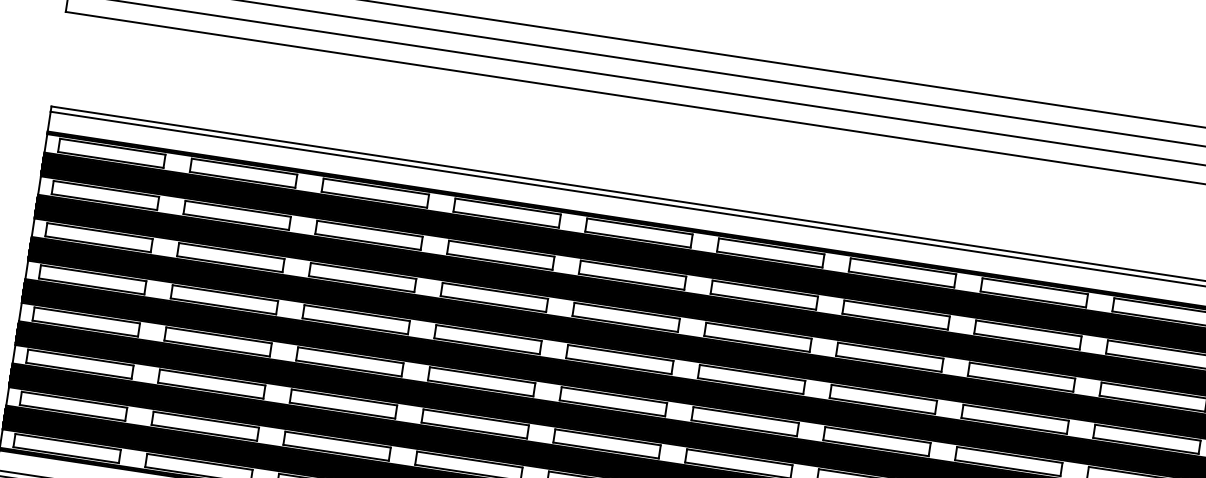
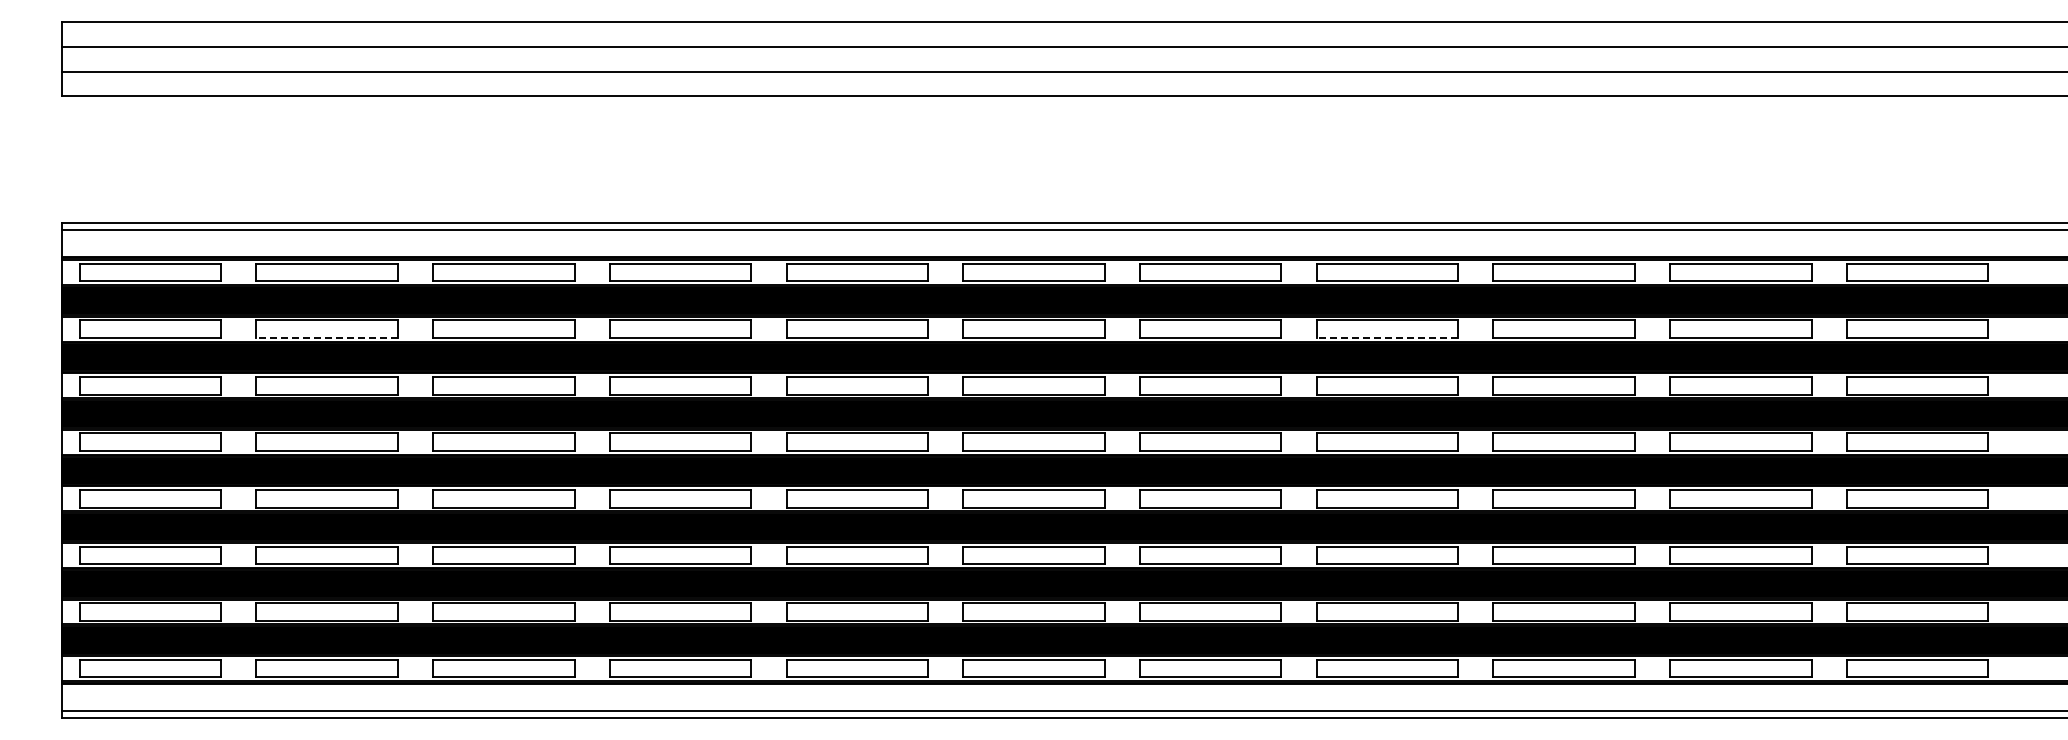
line: (236, 221) -> (327, 337), solid -> dashed
line: (1027, 341) -> (1387, 337), solid -> dashed

